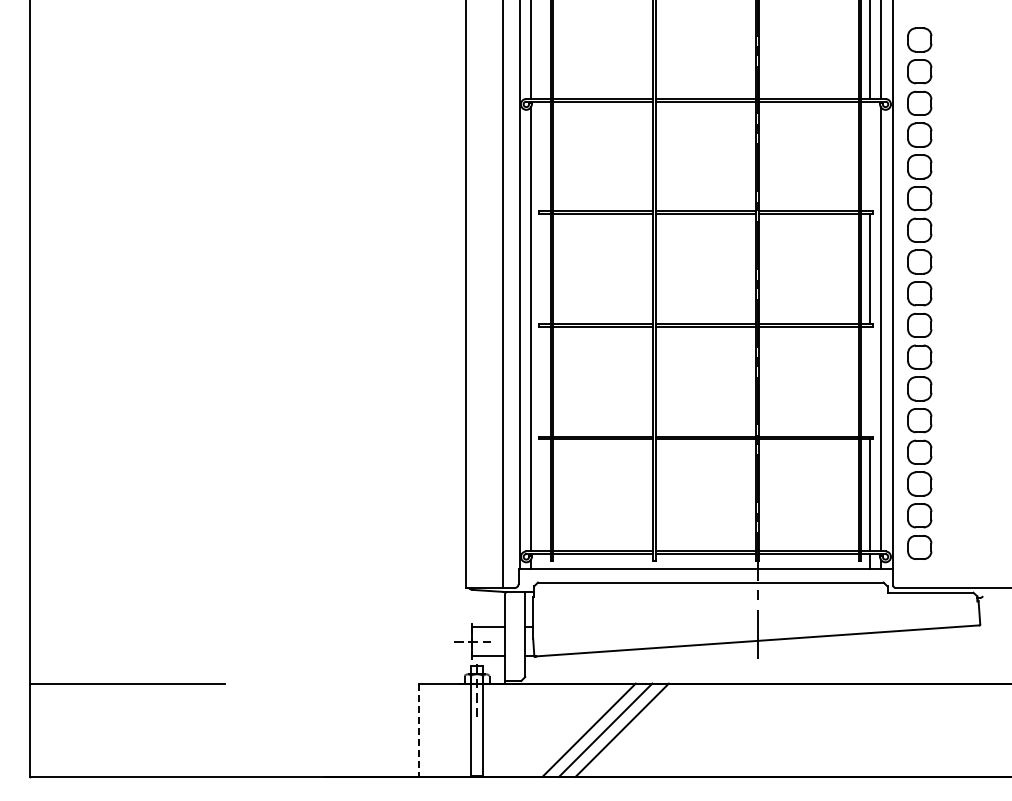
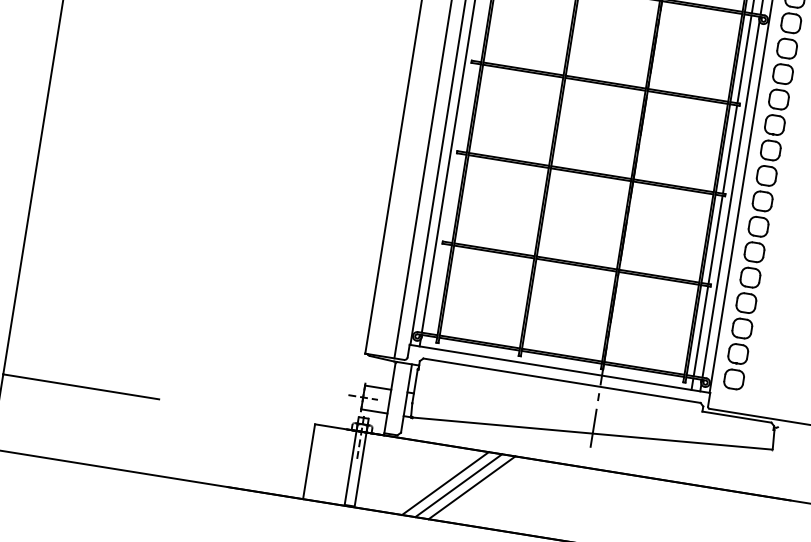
line: (870, 156) -> (744, 59), added
line: (870, 381) -> (715, 239), added
line: (419, 730) -> (309, 461), dashed -> solid

